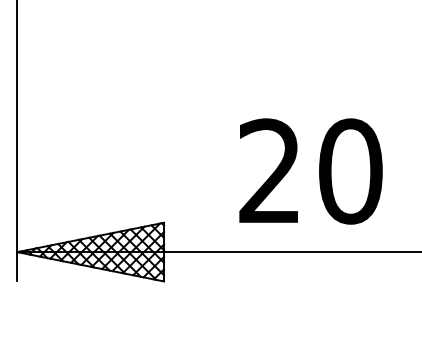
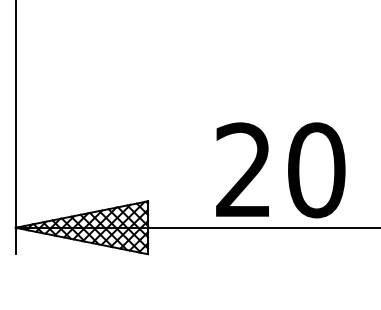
text: (310, 171) -> (280, 170), moved

